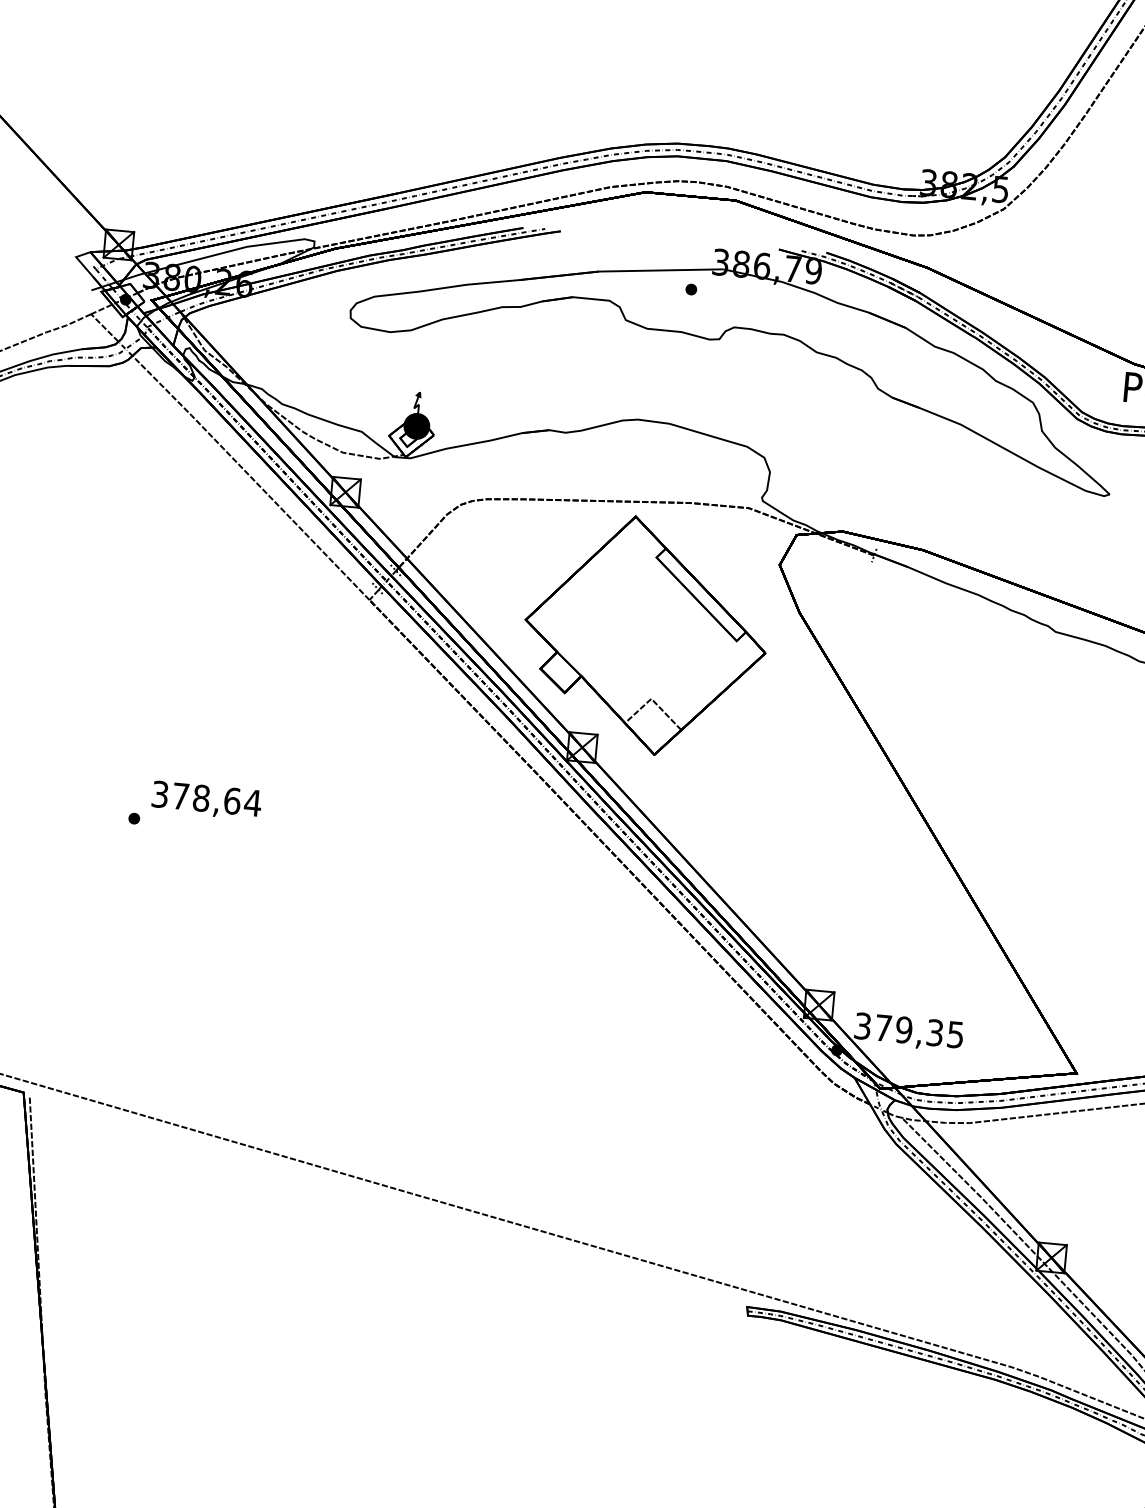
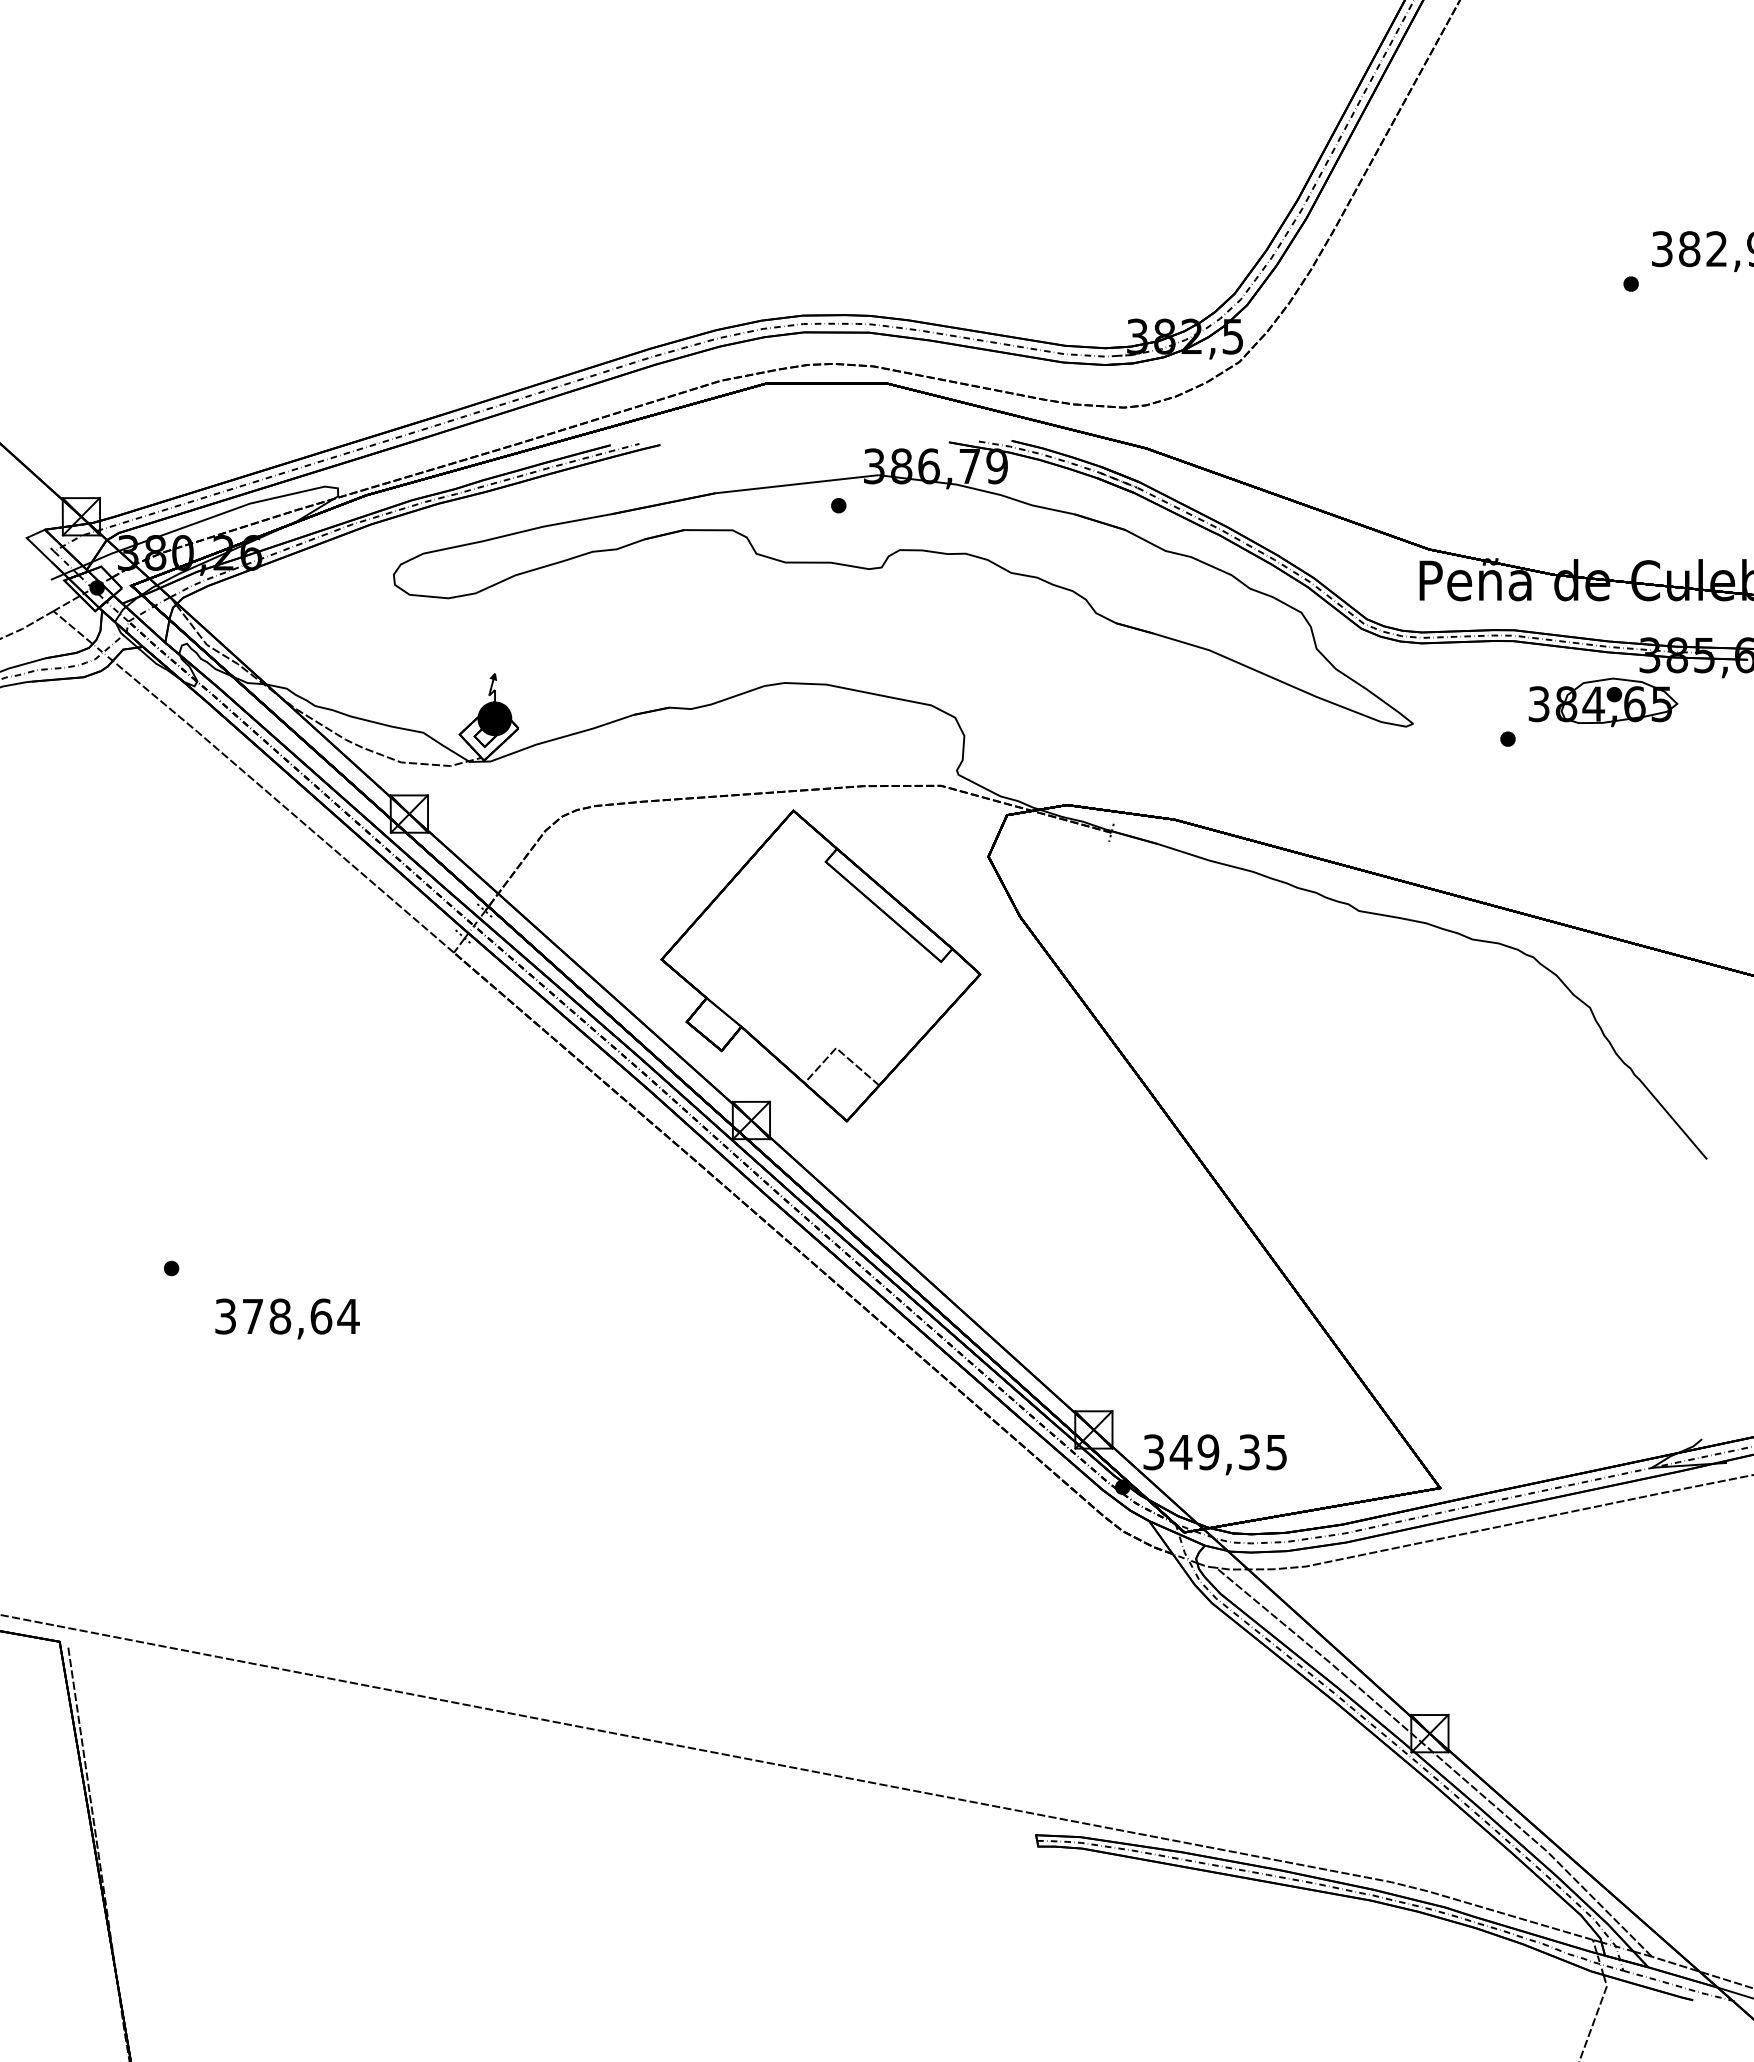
text: (206, 800) -> (287, 1318), moved
text: (882, 1028) -> (1180, 1452), 379,35 -> 349,35

